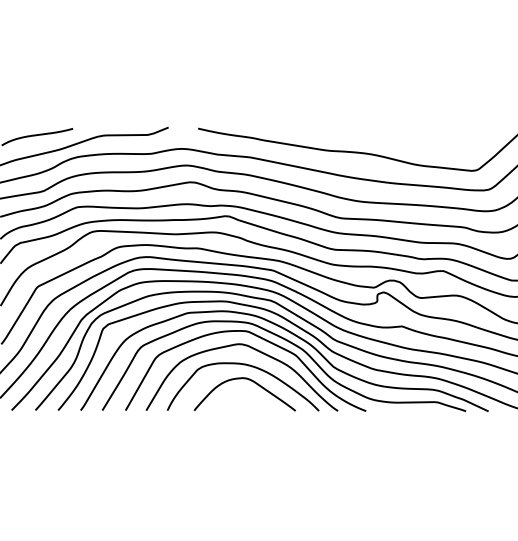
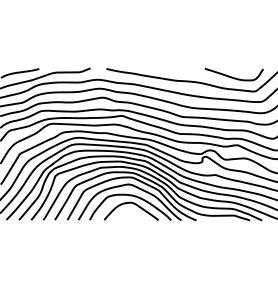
curve: (433, 142) -> (232, 76), added

